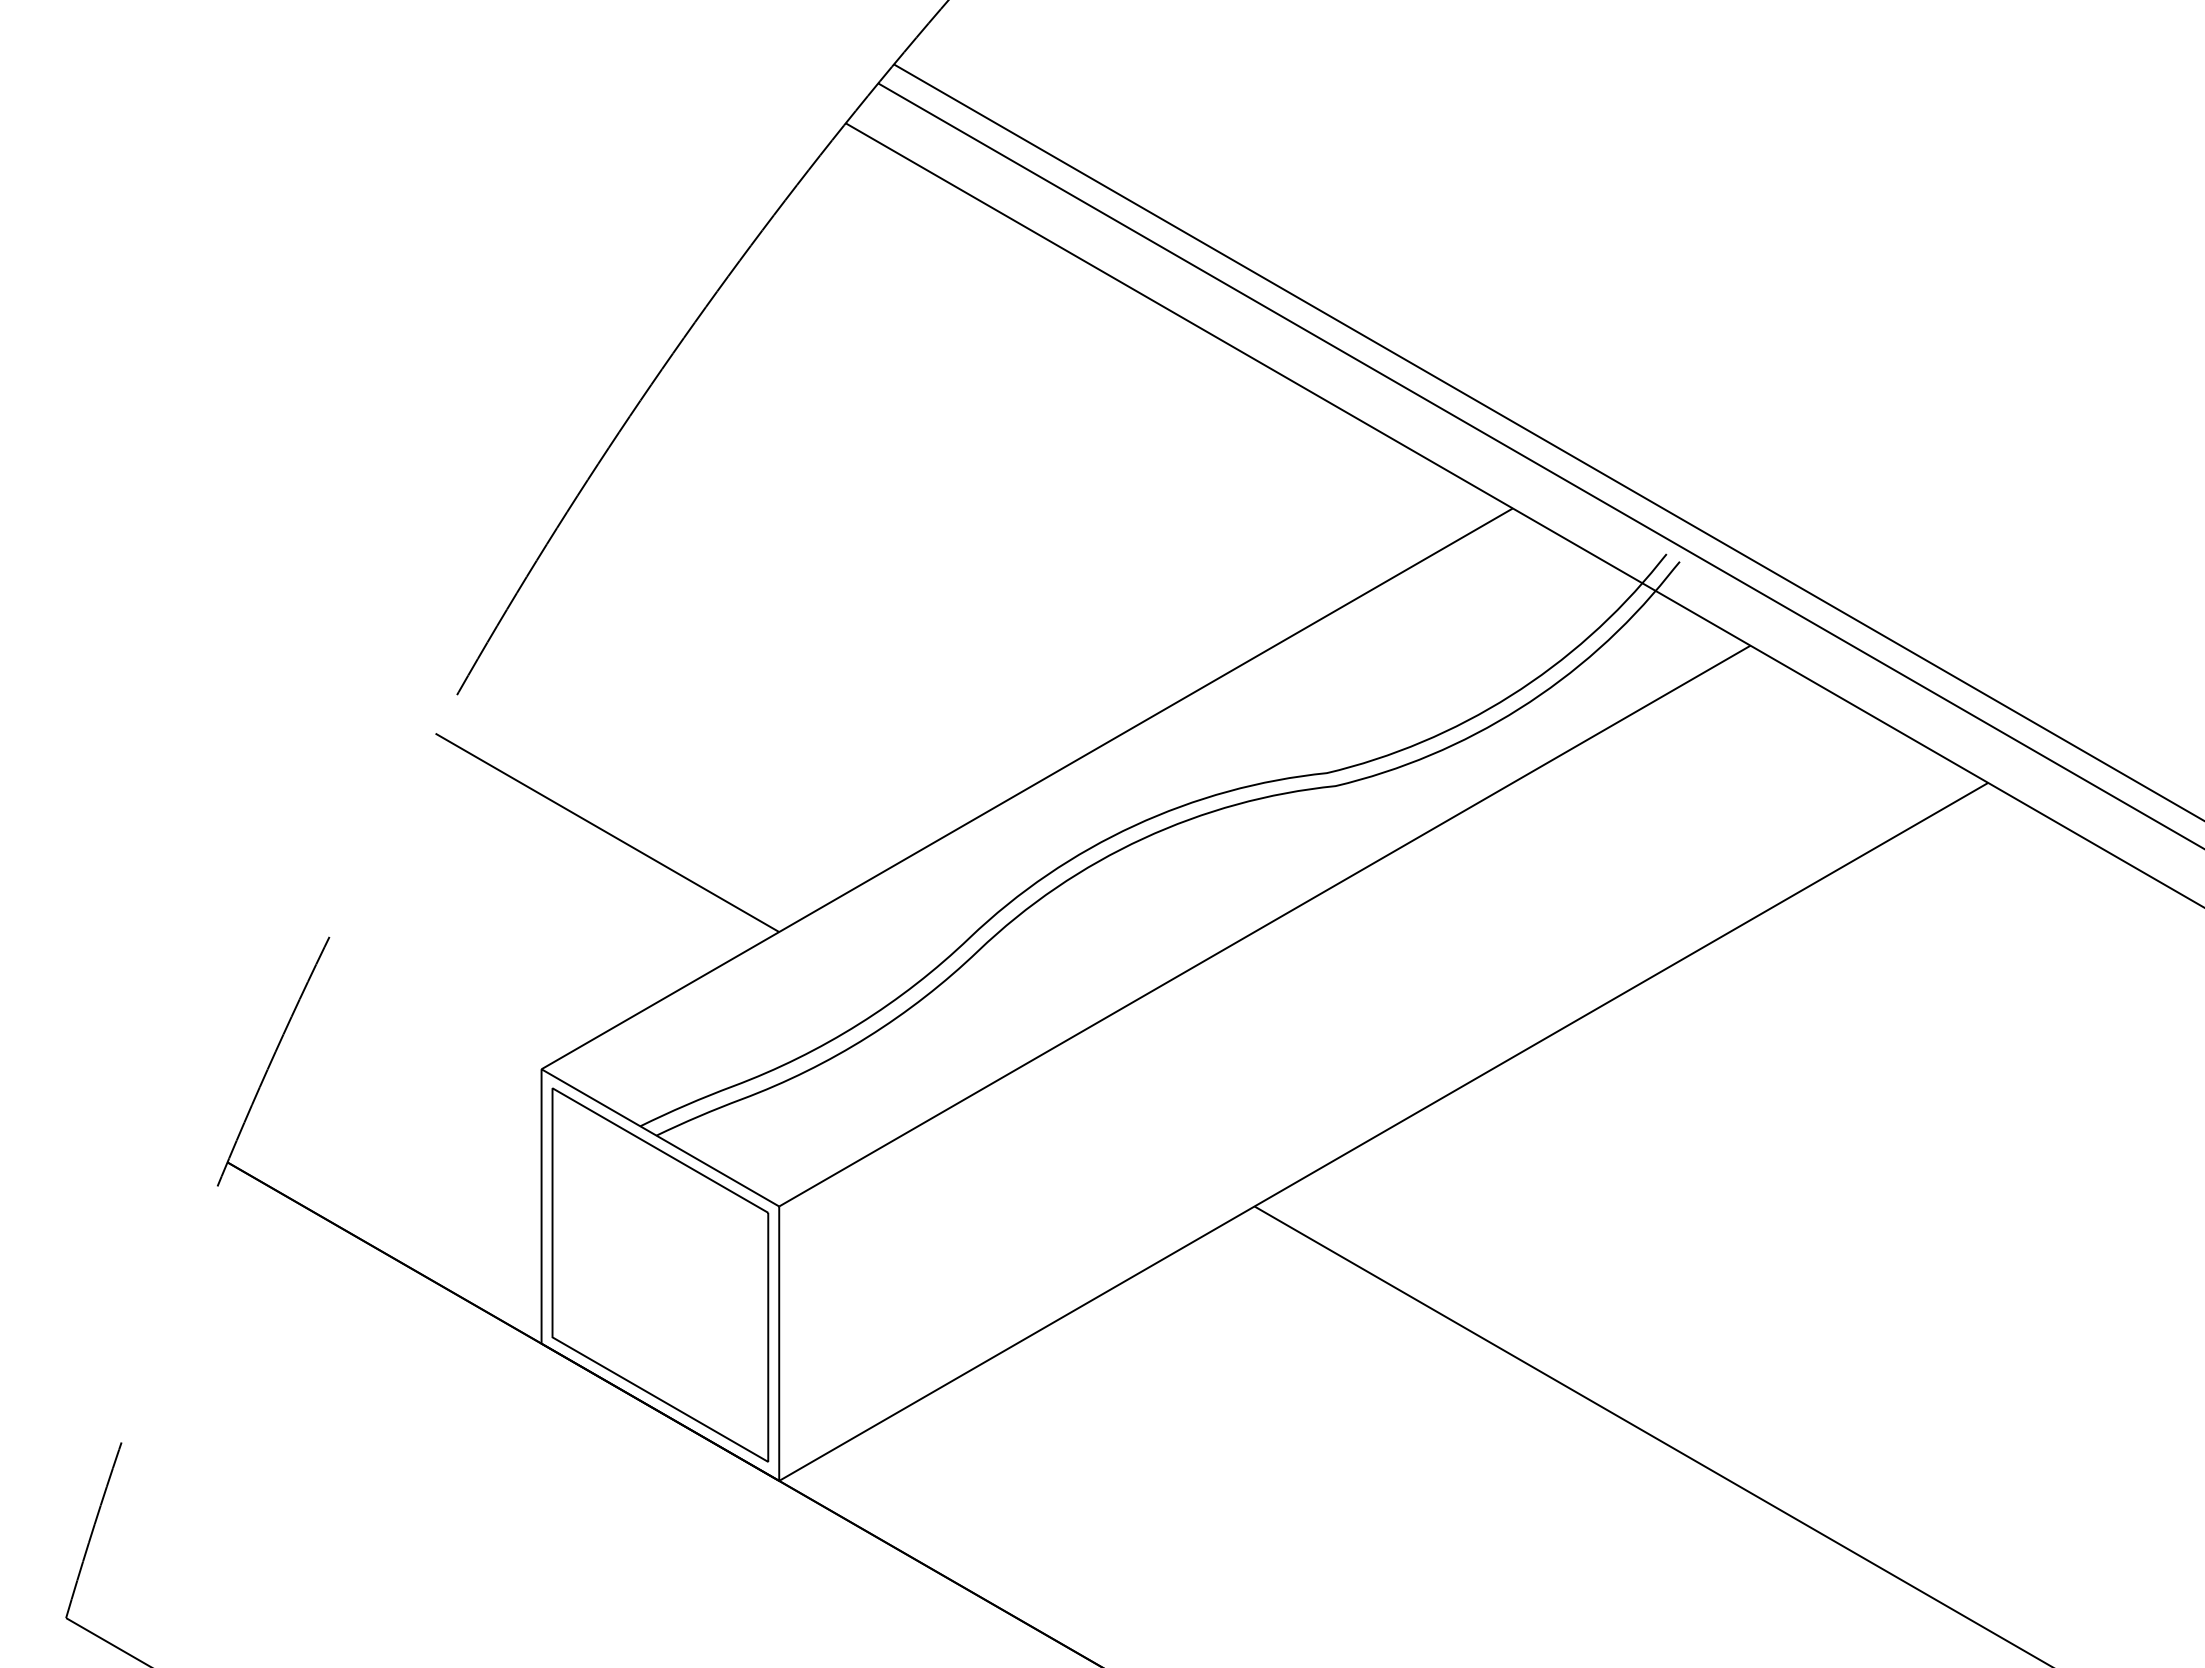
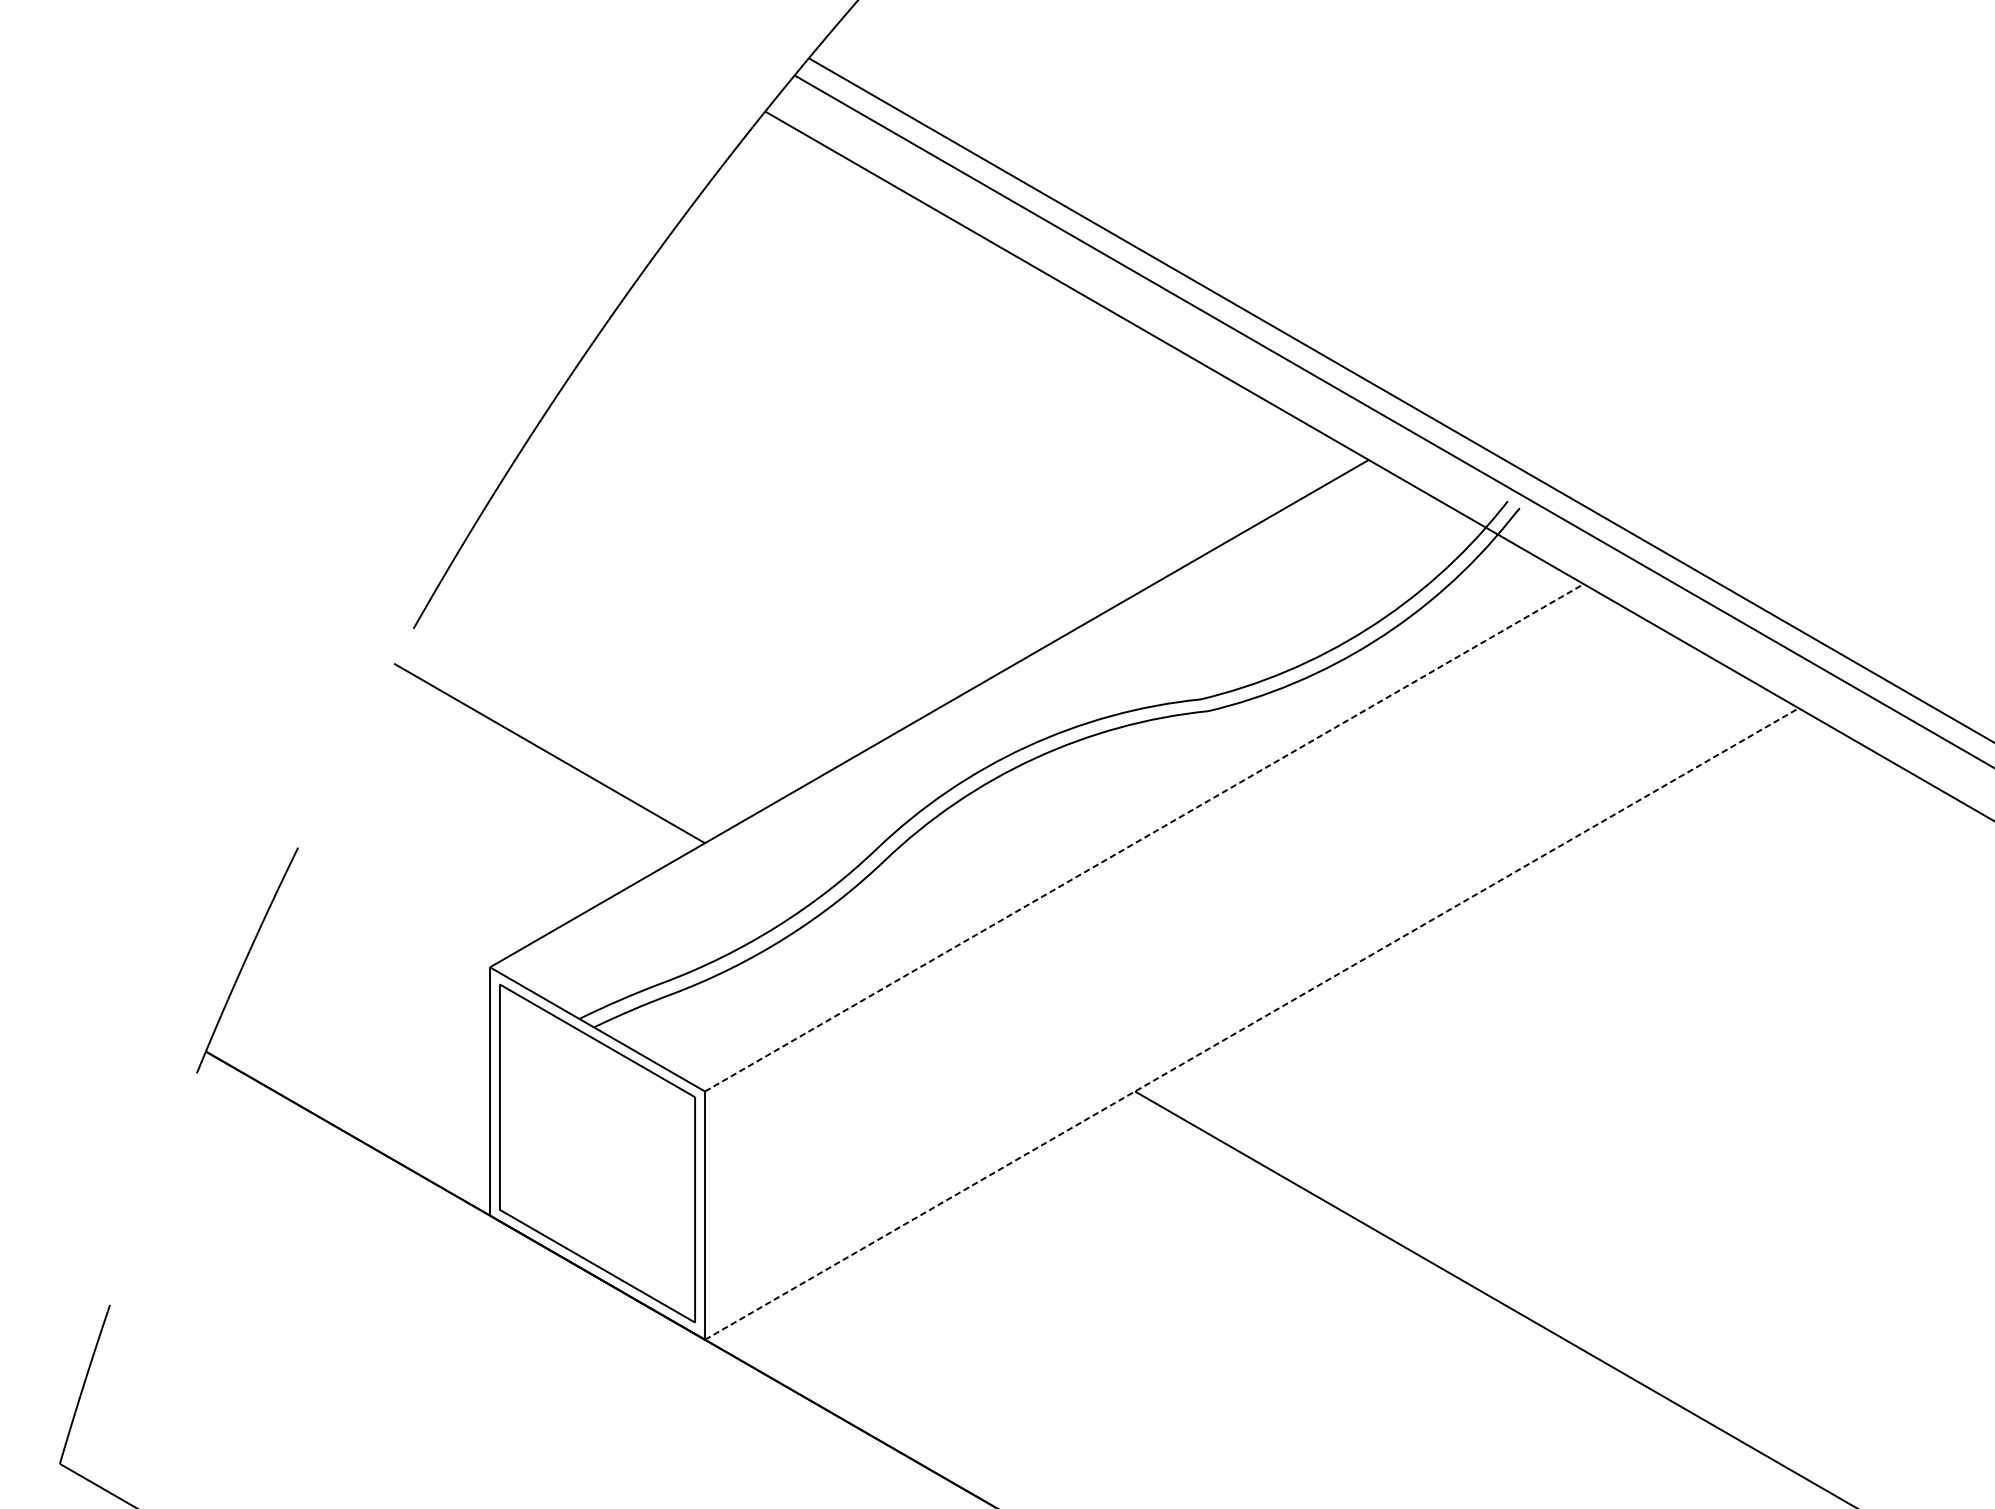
line: (1264, 926) -> (1144, 838), solid -> dashed
line: (1384, 1131) -> (1252, 1023), solid -> dashed

